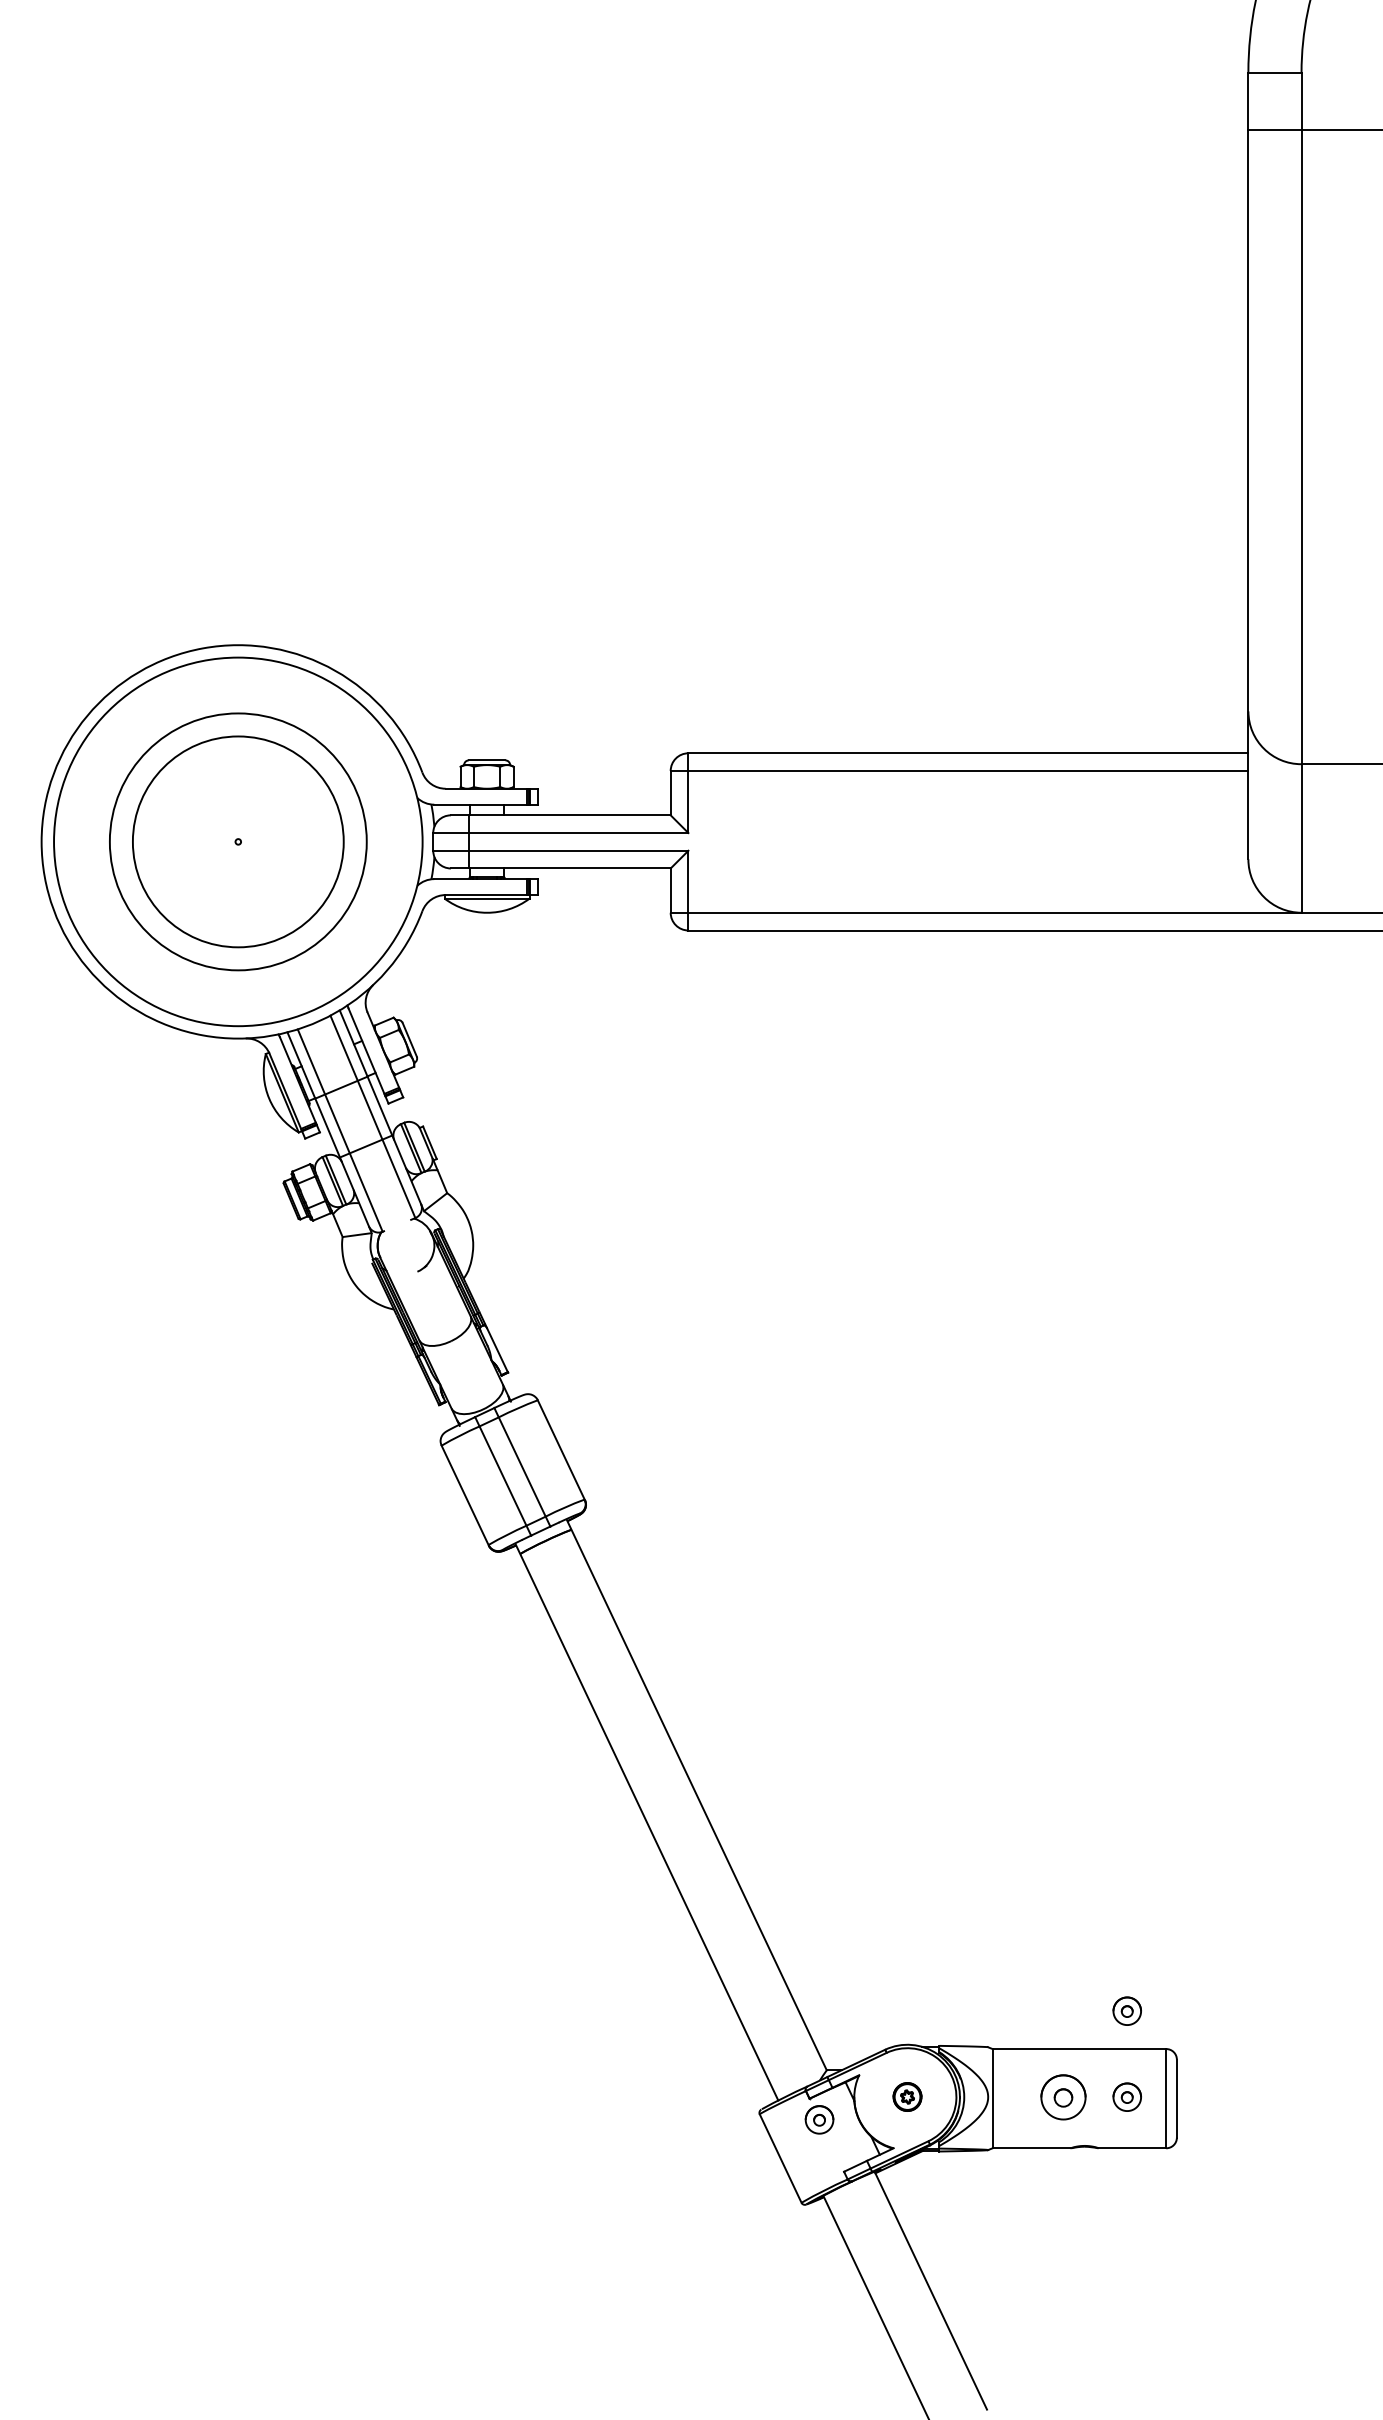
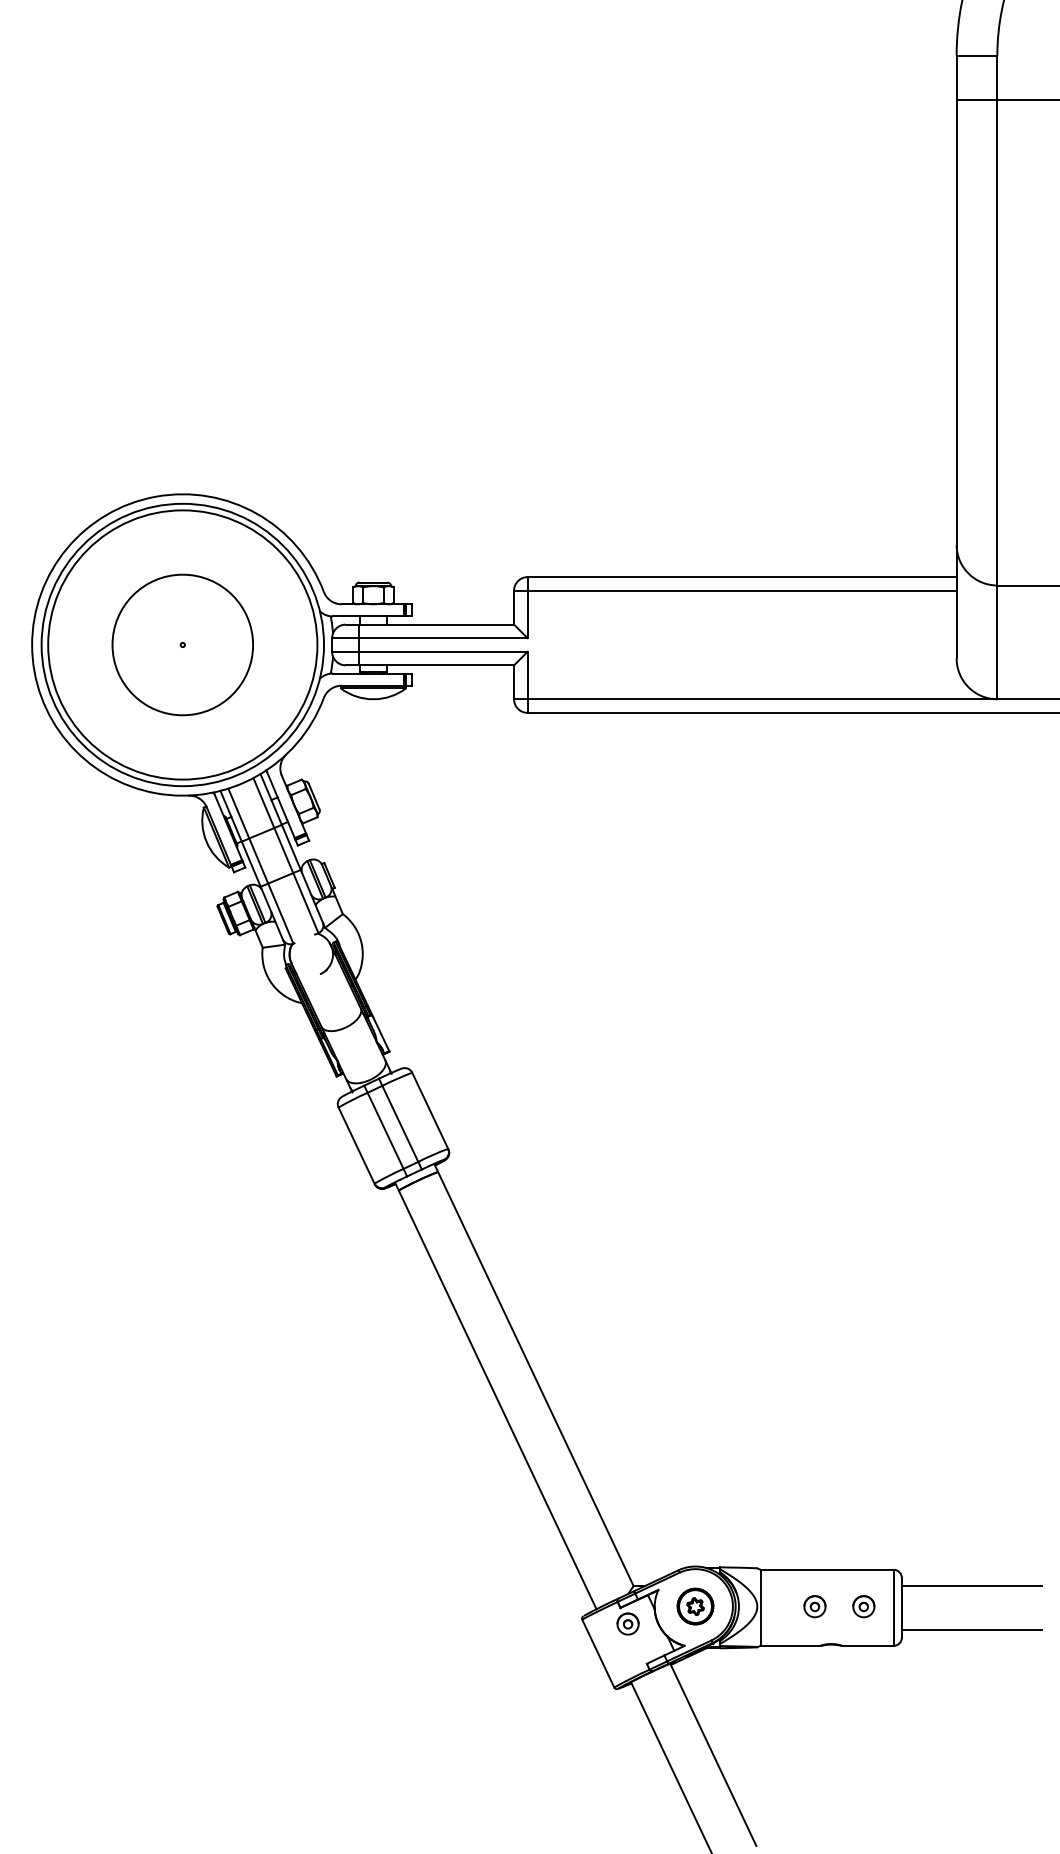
circle: (238, 841) -> (182, 644), size x0.71
circle: (238, 841) -> (182, 644), size x1.67
part: (1126, 2010) -> (863, 1540), removed
line: (1267, 2070) -> (971, 1586), added
part: (907, 2096) -> (695, 1606), size x1.67
part: (1063, 2096) -> (814, 1606), size x0.62
line: (1267, 2127) -> (971, 1629), added

